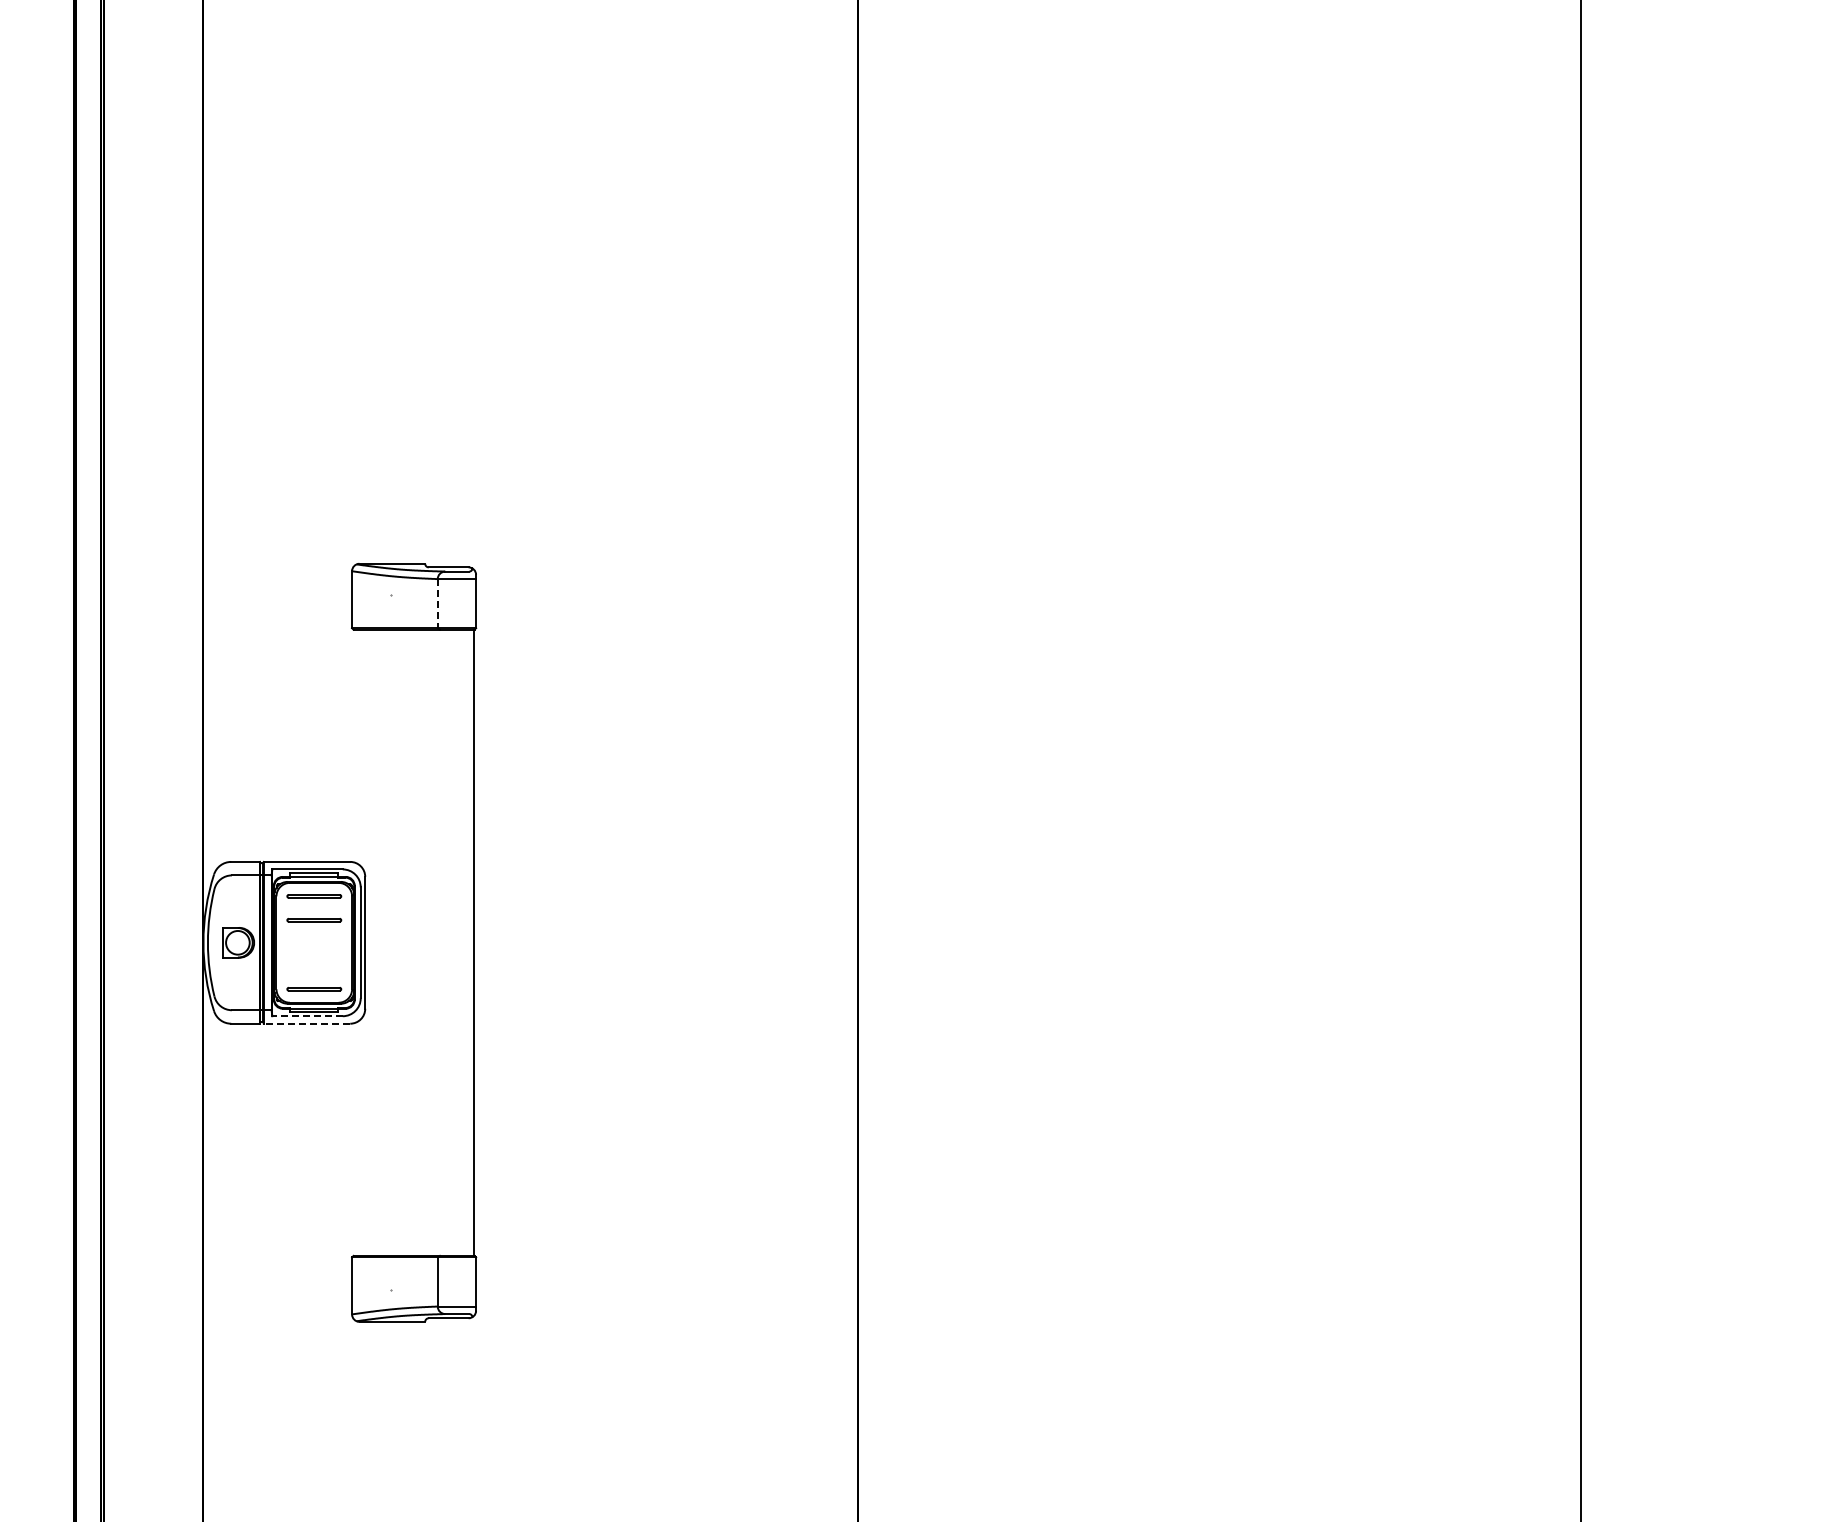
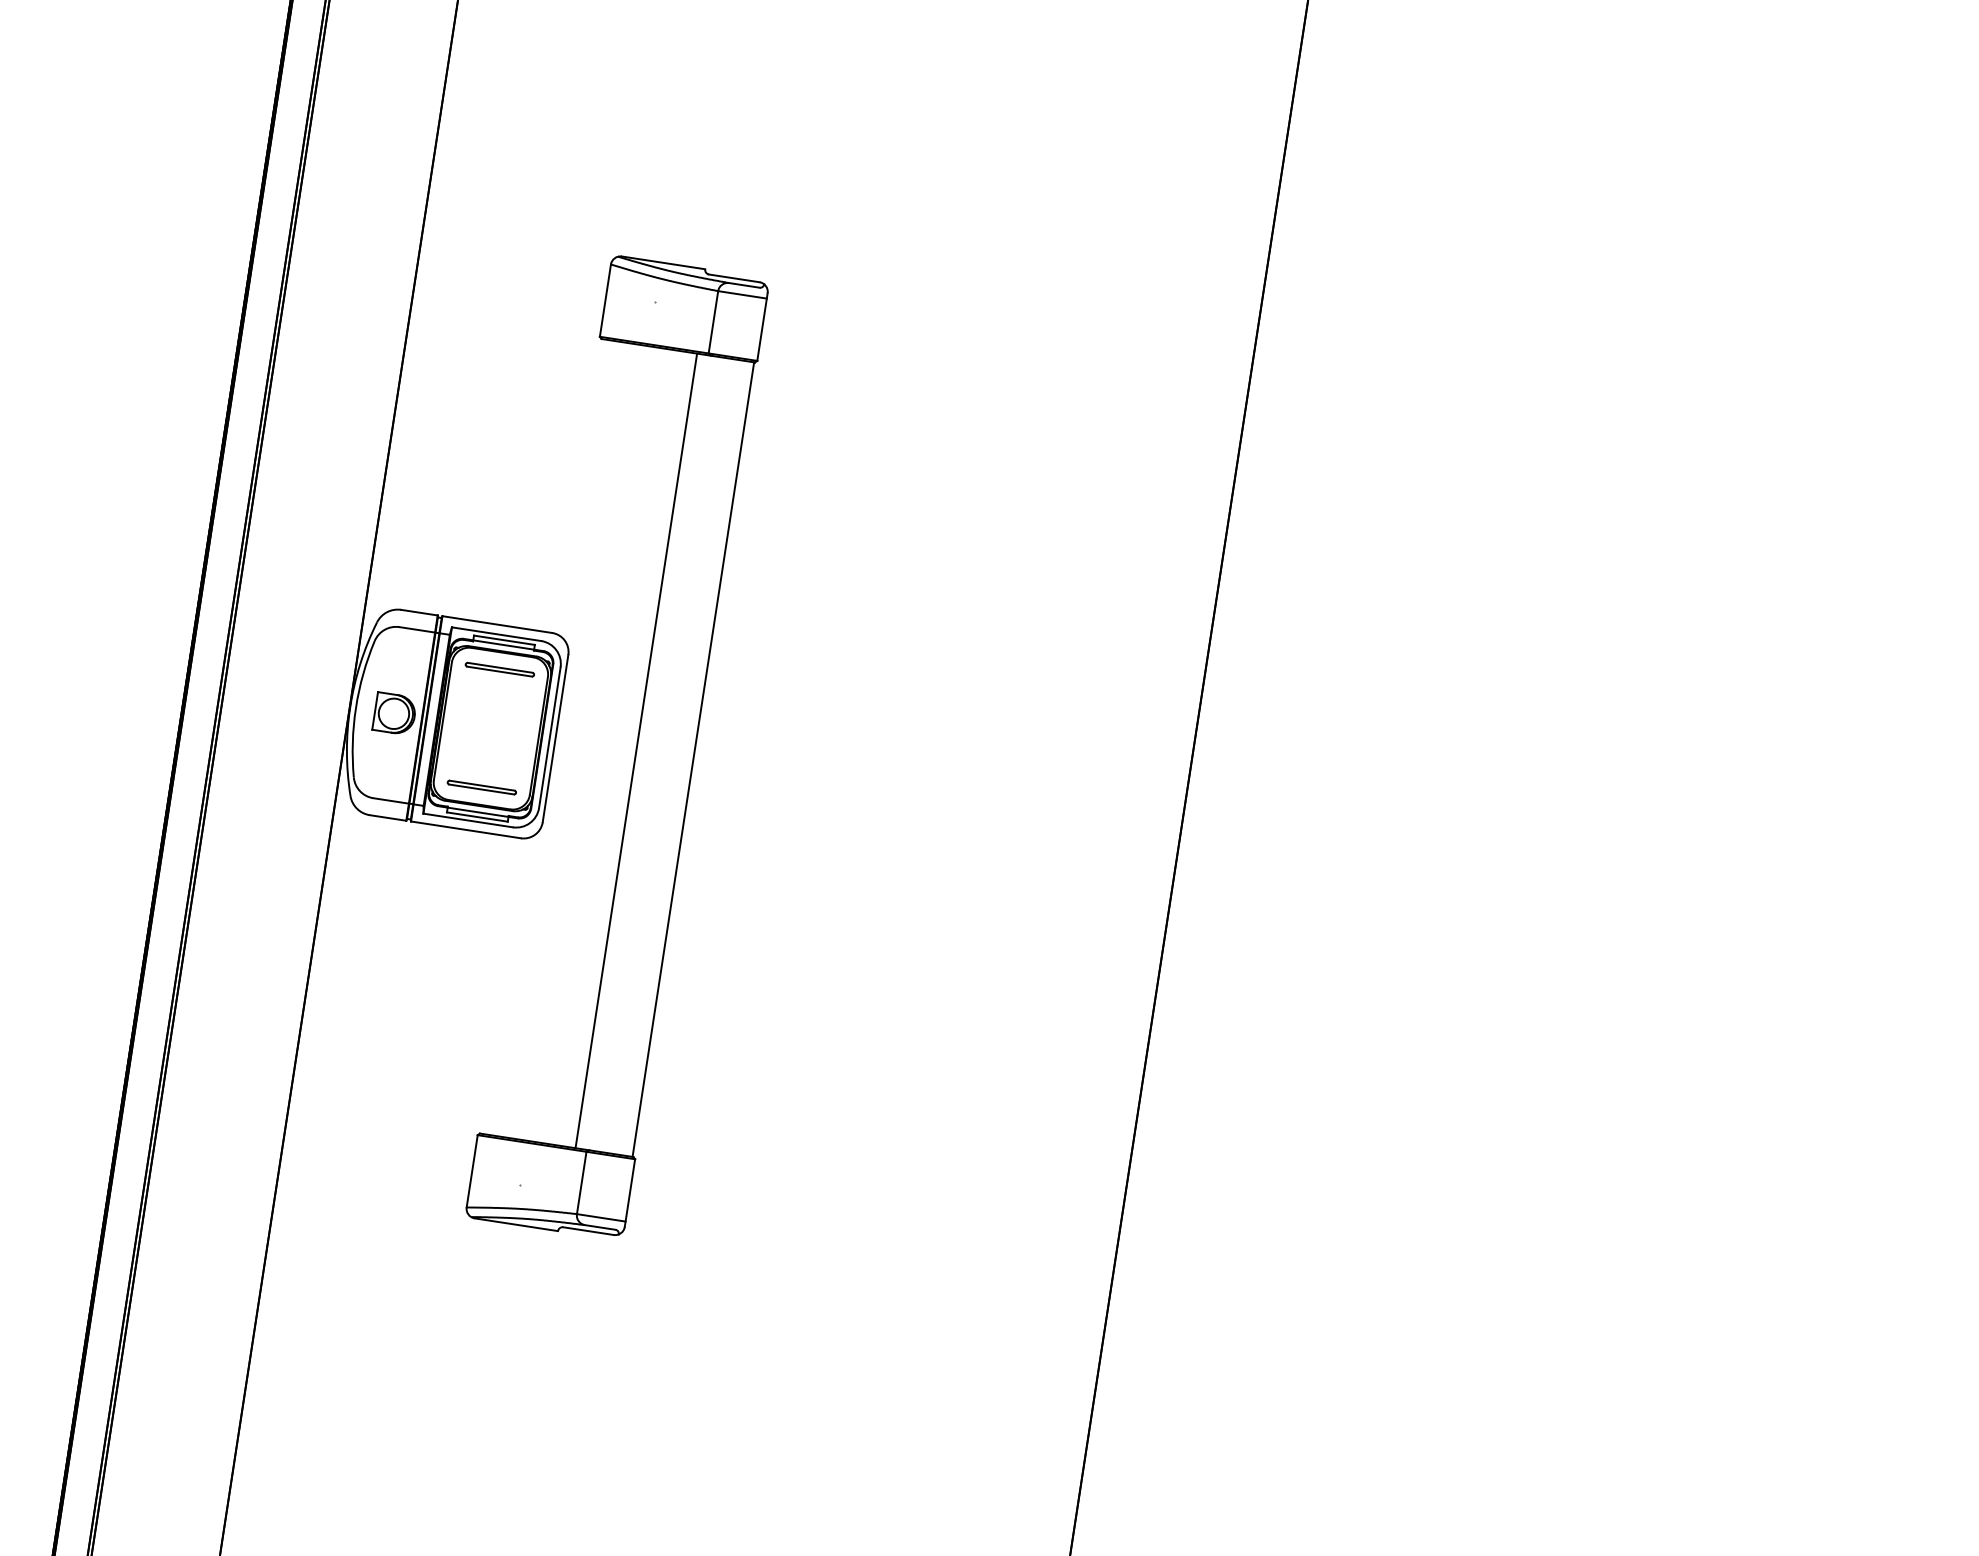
line: (437, 603) -> (713, 322), dashed -> solid
line: (314, 919) -> (495, 699), removed
line: (428, 942) -> (635, 750), added
line: (307, 1016) -> (467, 820), dashed -> solid
line: (306, 1023) -> (465, 829), dashed -> solid

